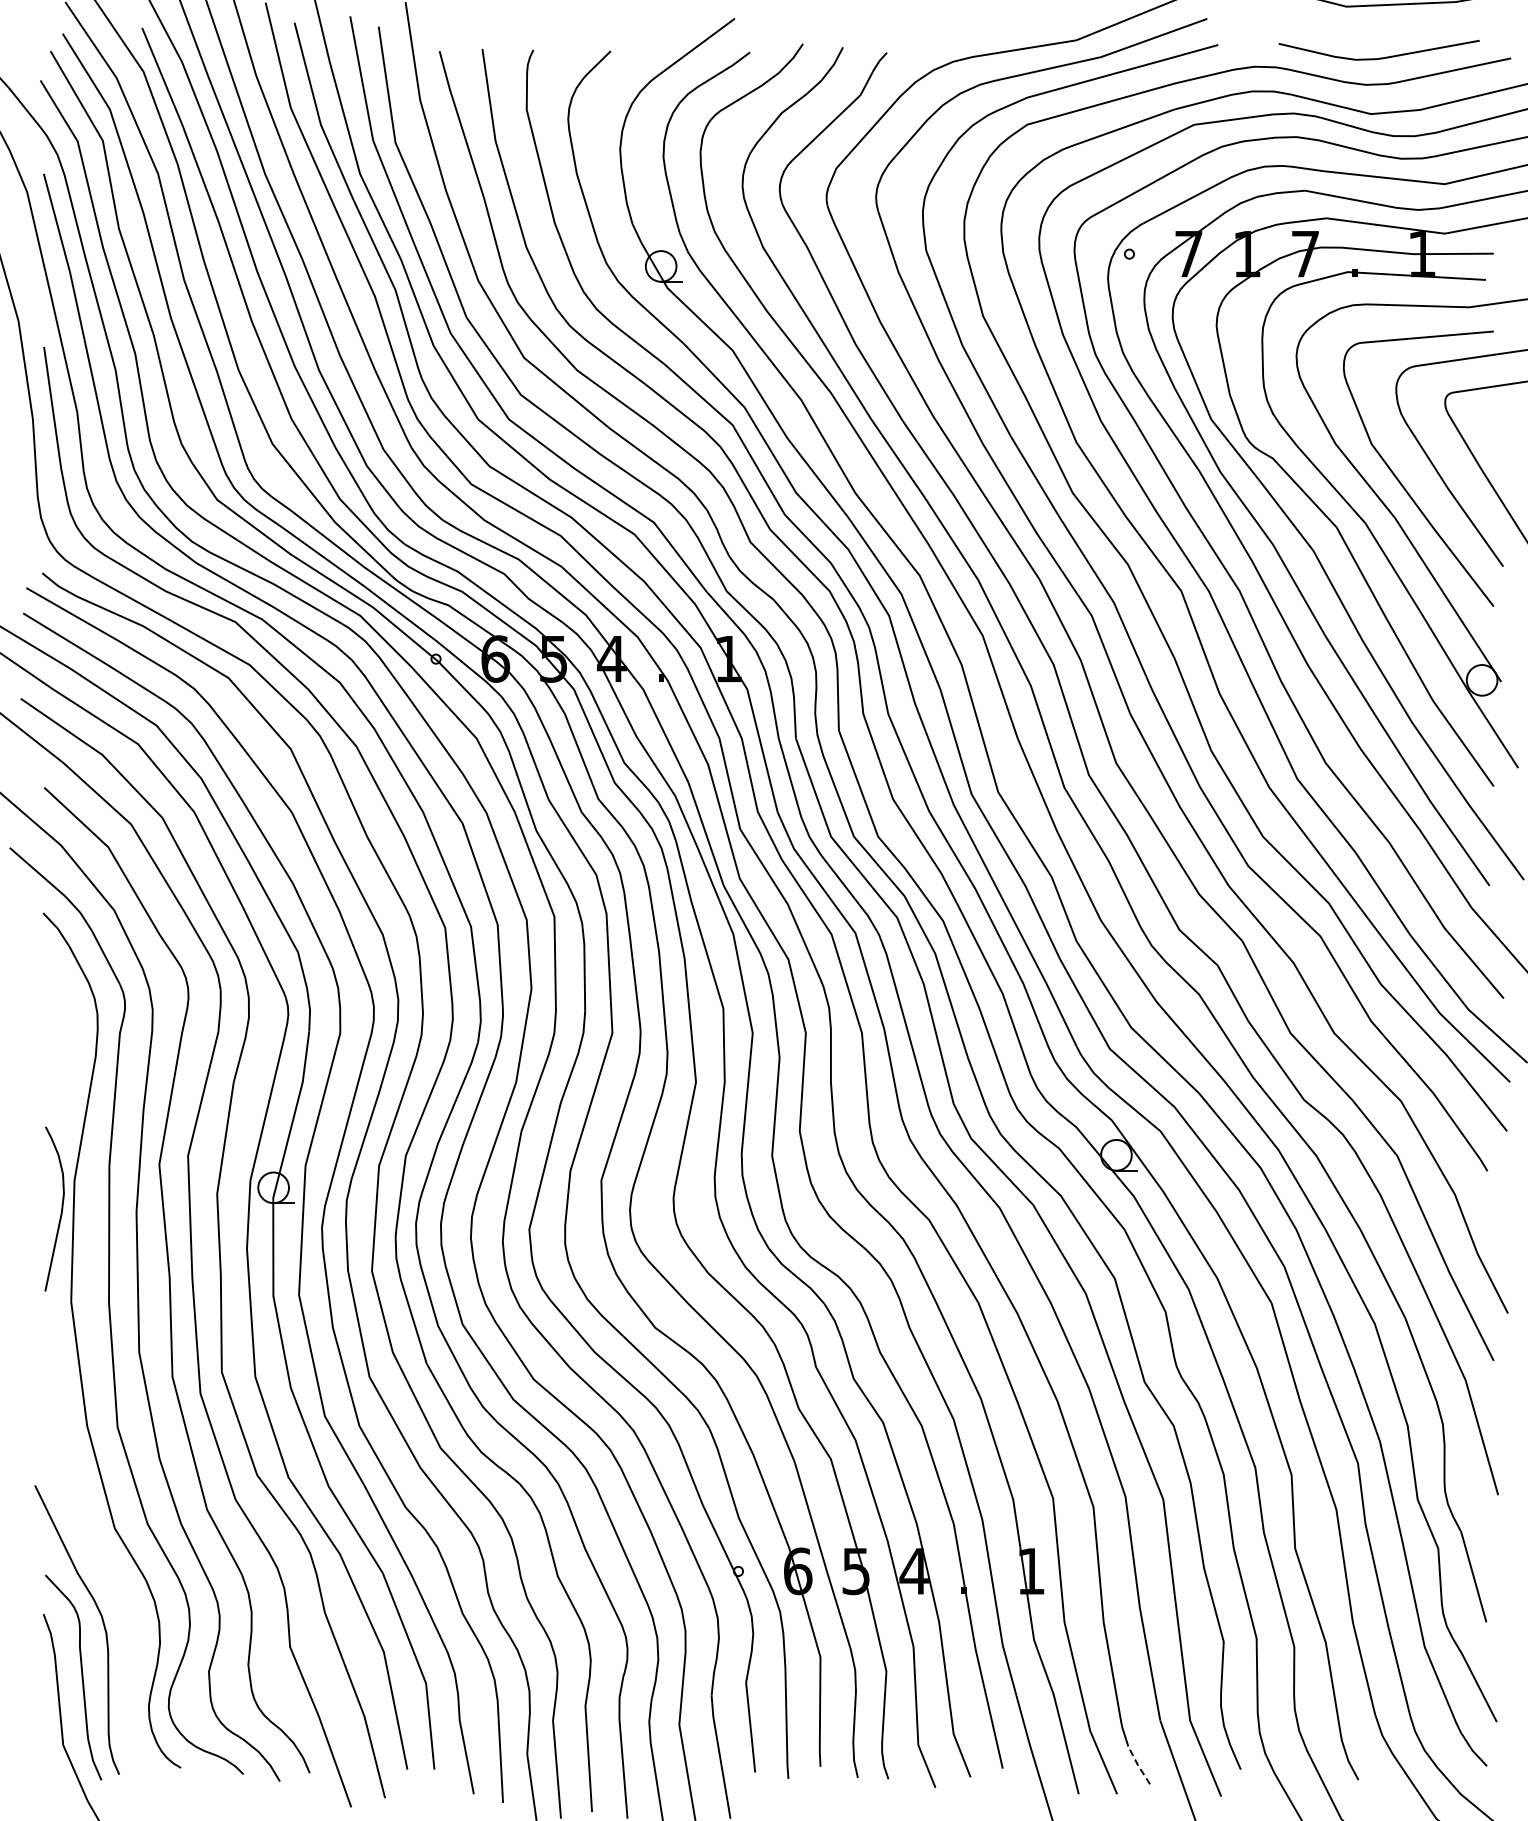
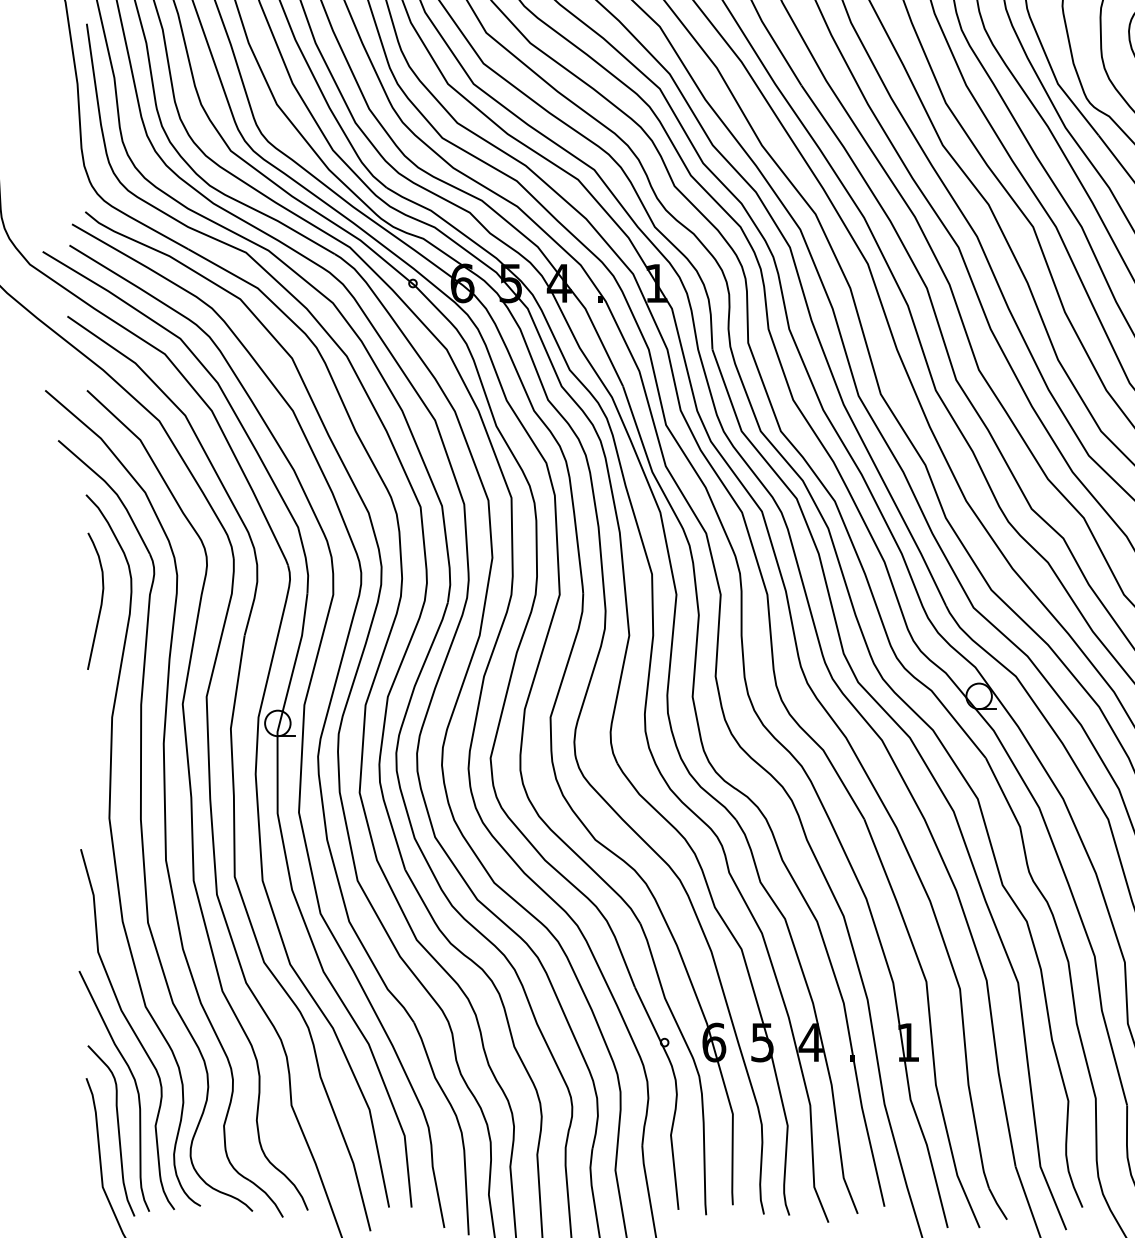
curve: (61, 1208) -> (101, 600), moved
curve: (96, 1553) -> (130, 1027), added
line: (1138, 1765) -> (997, 1204), dashed -> solid

